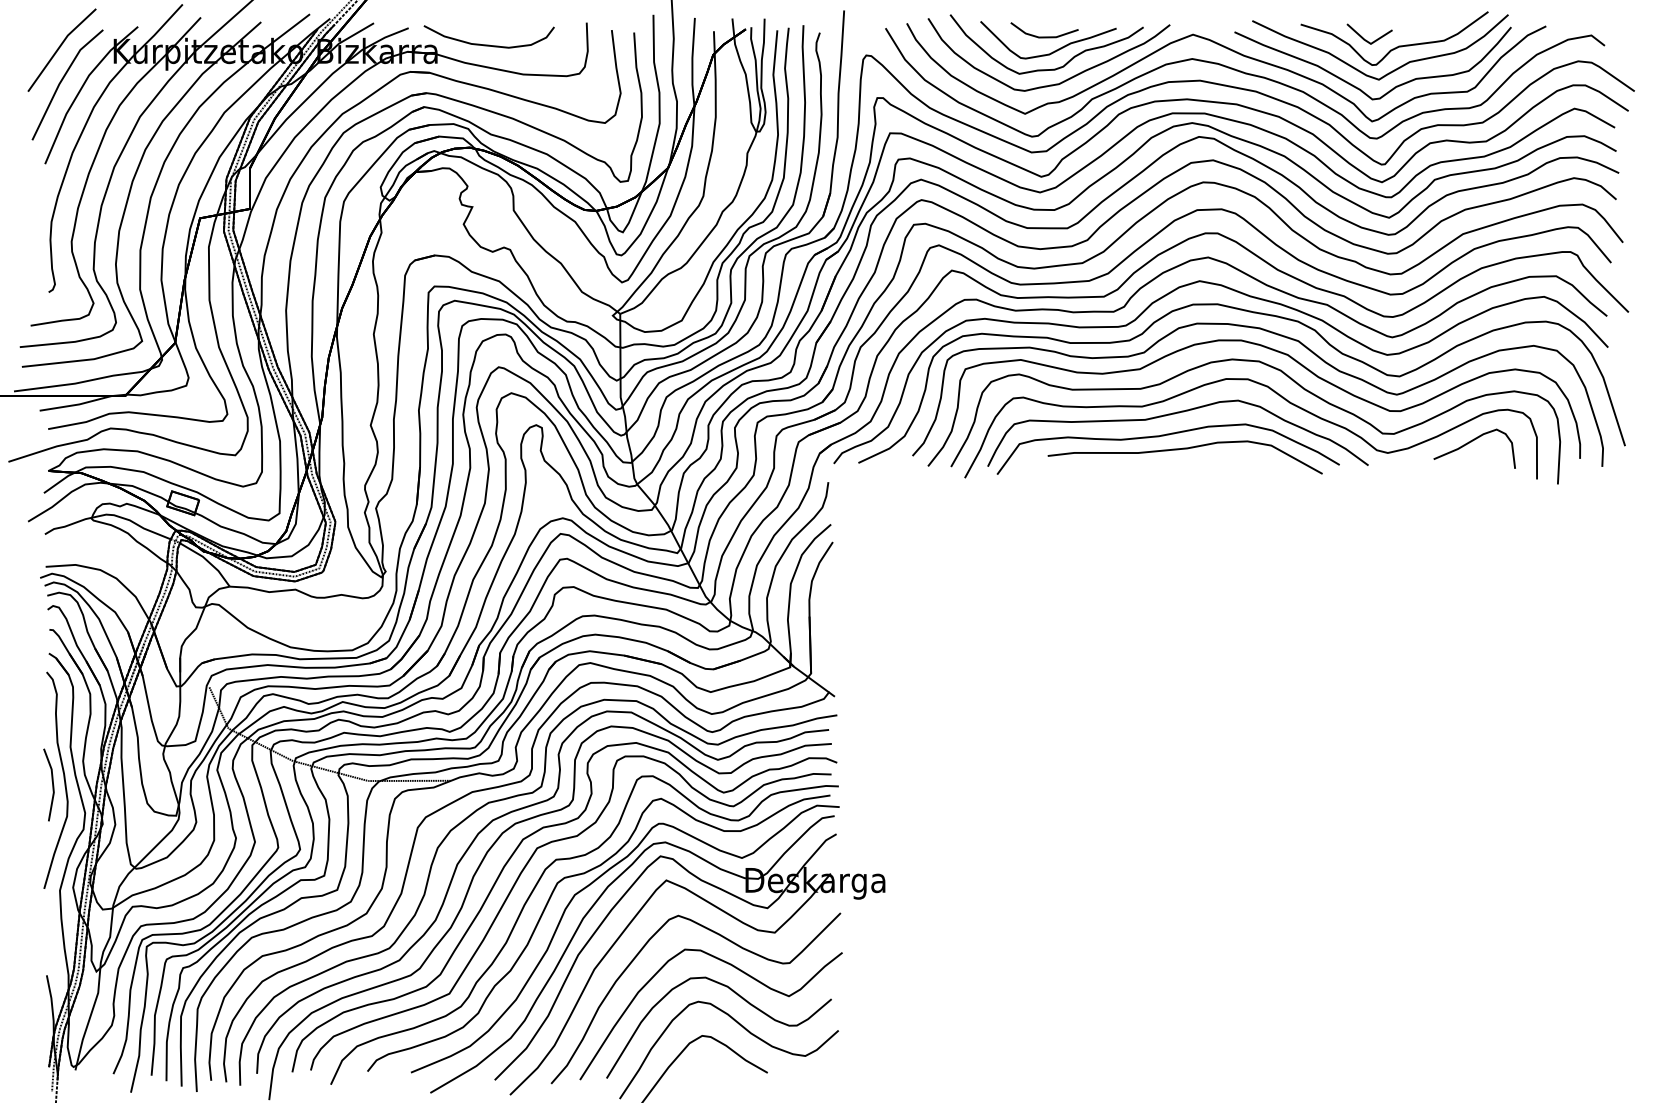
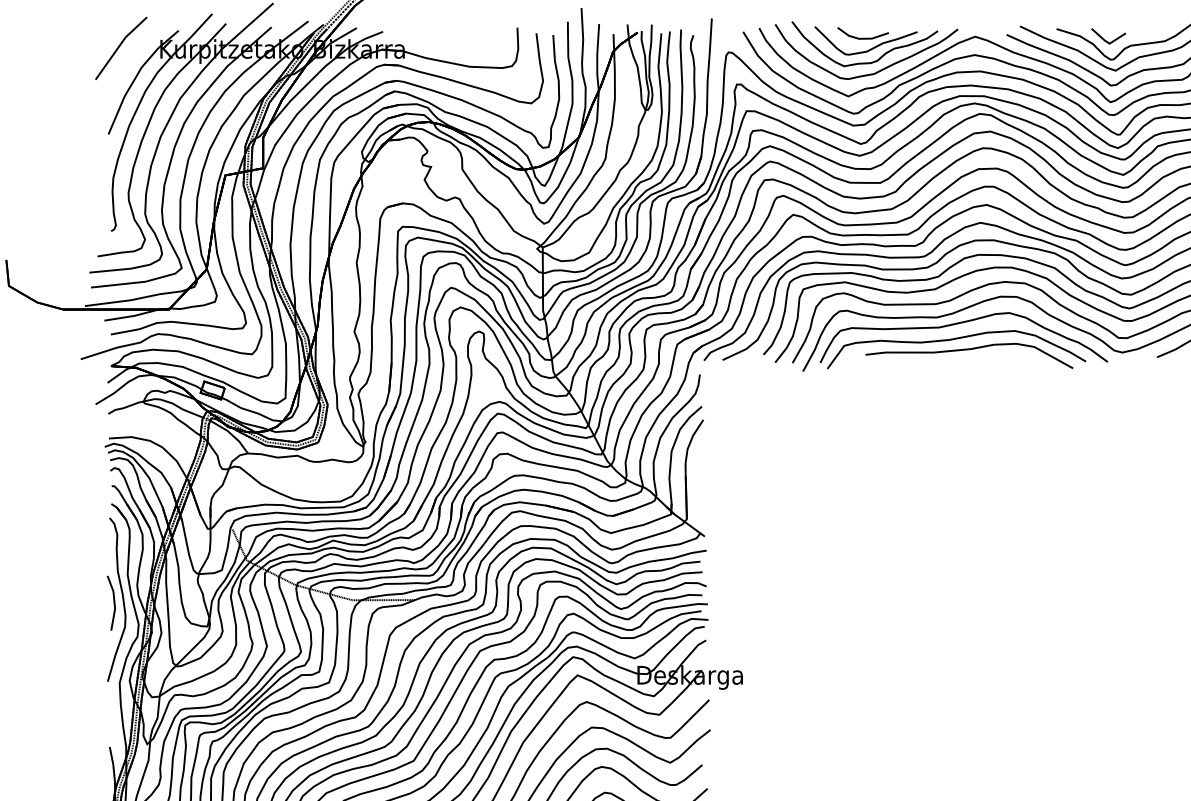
curve: (488, 44) -> (443, 44), removed
line: (62, 81) -> (121, 72), removed

